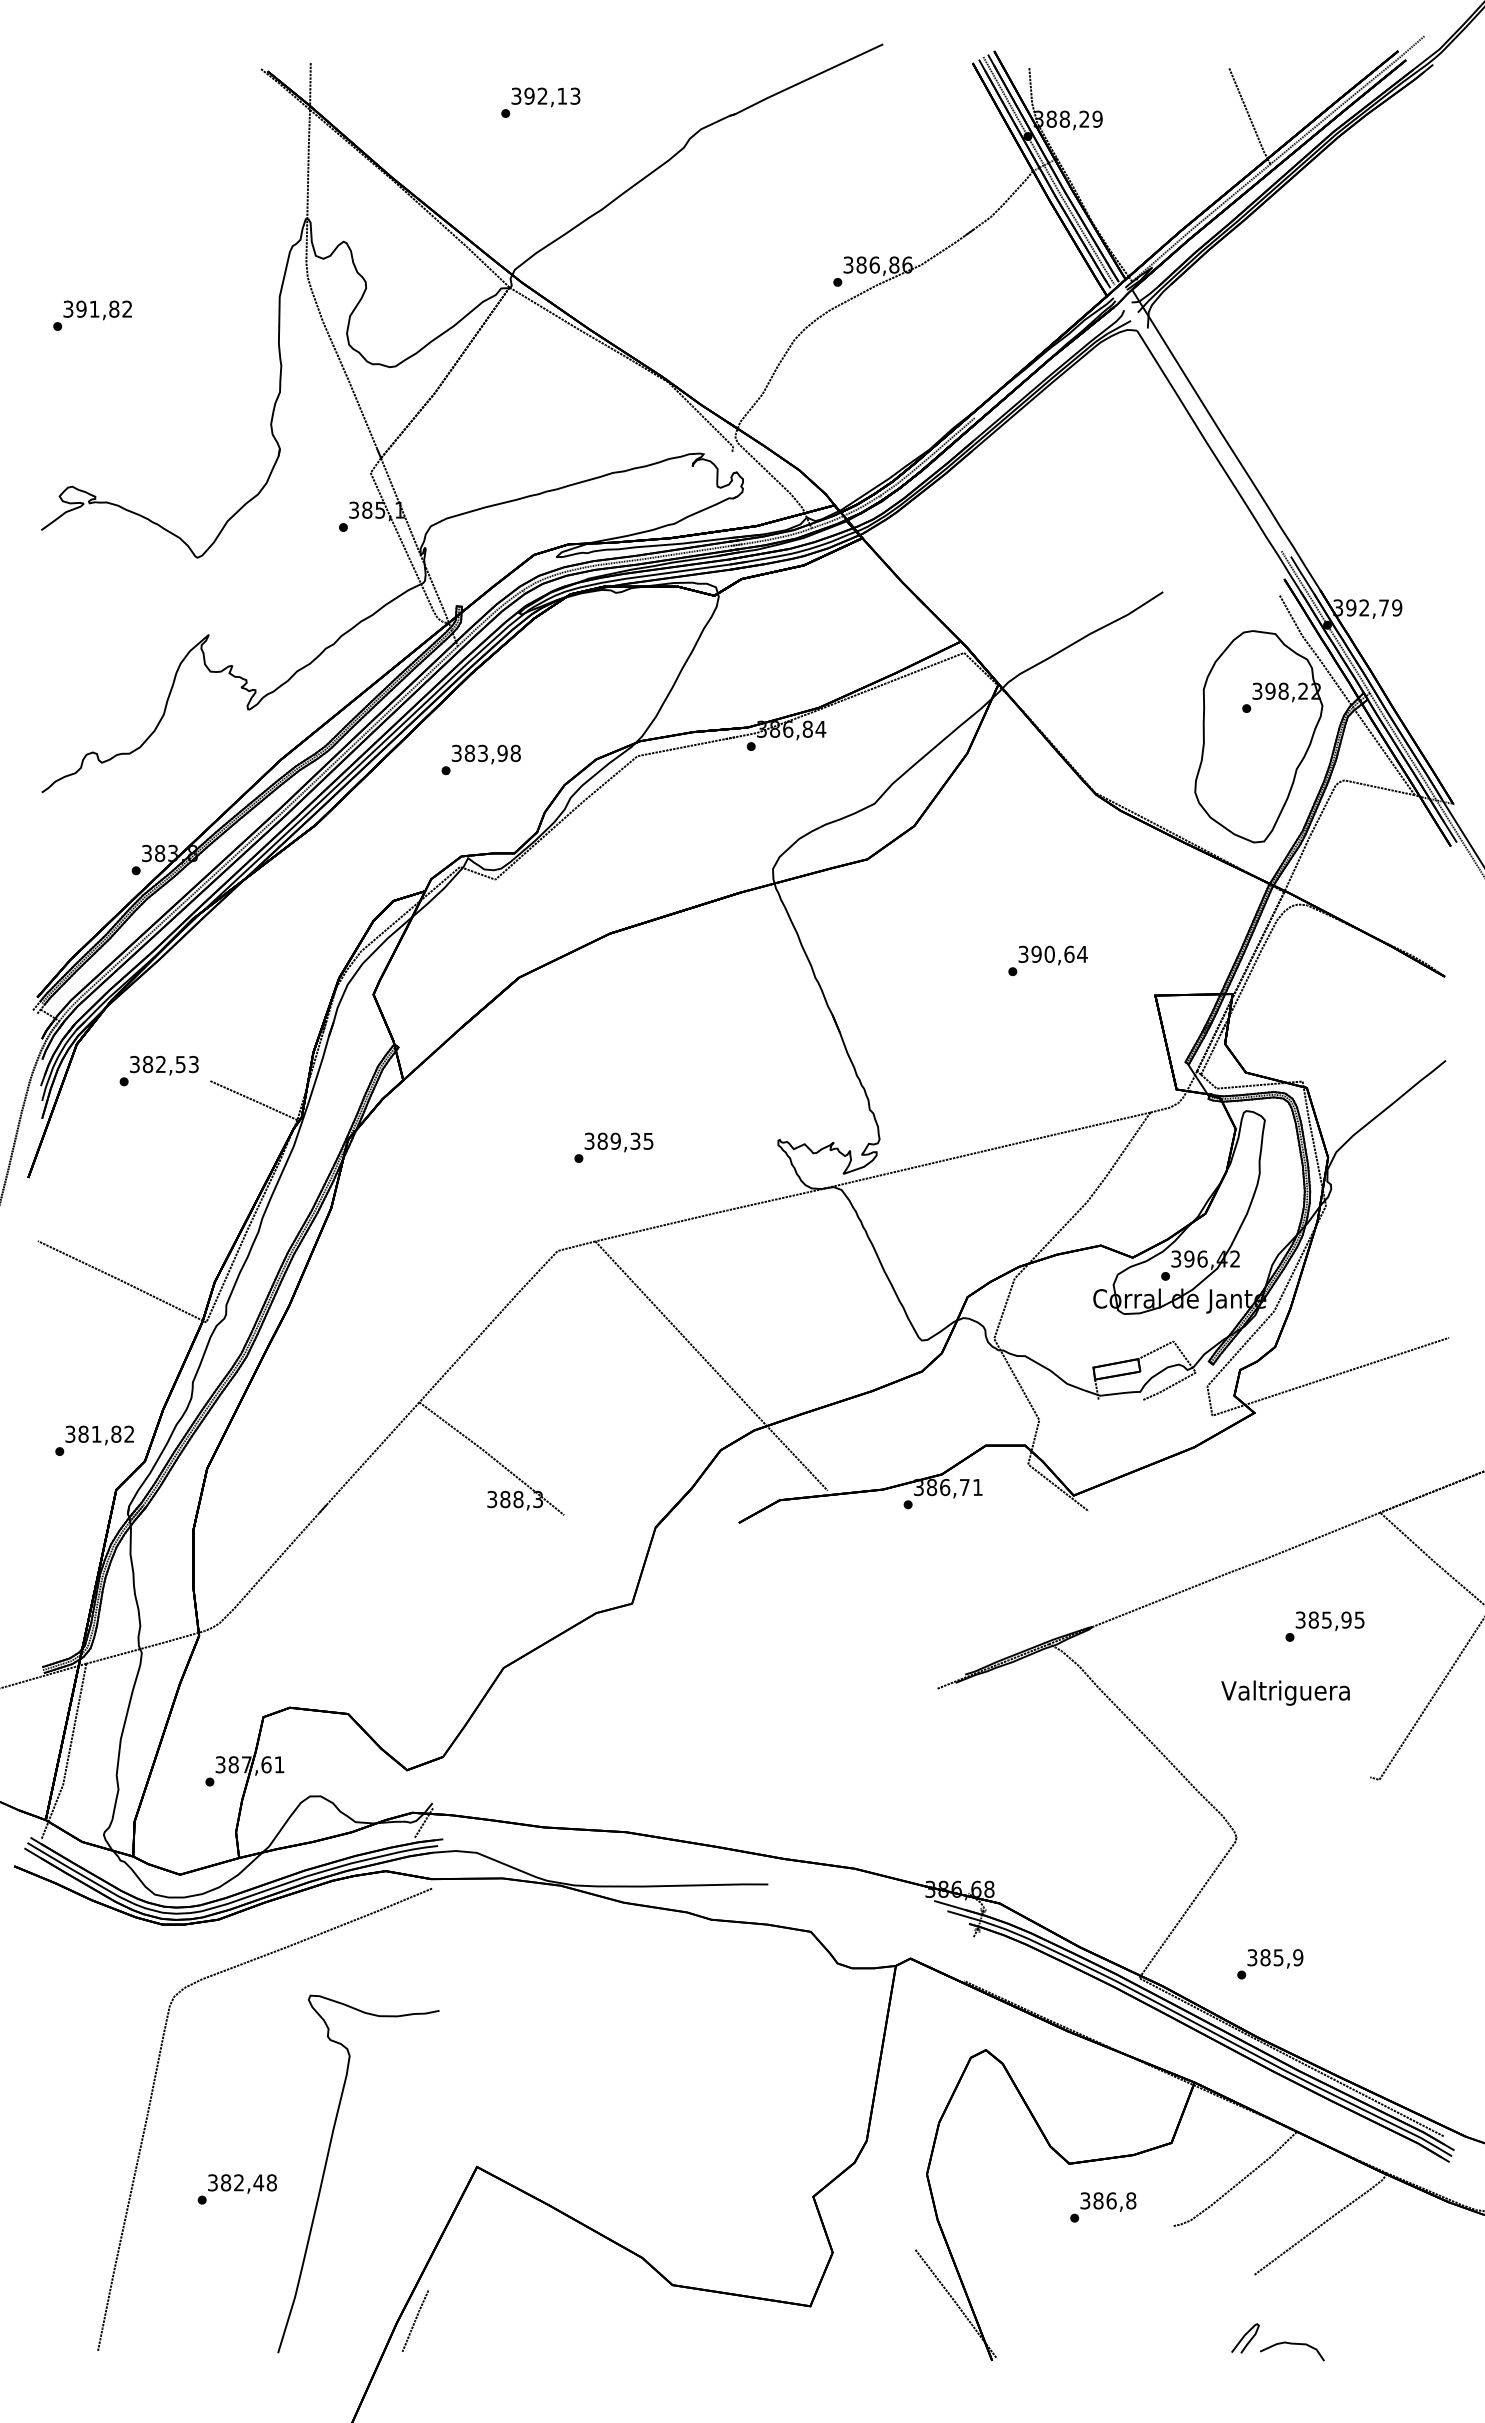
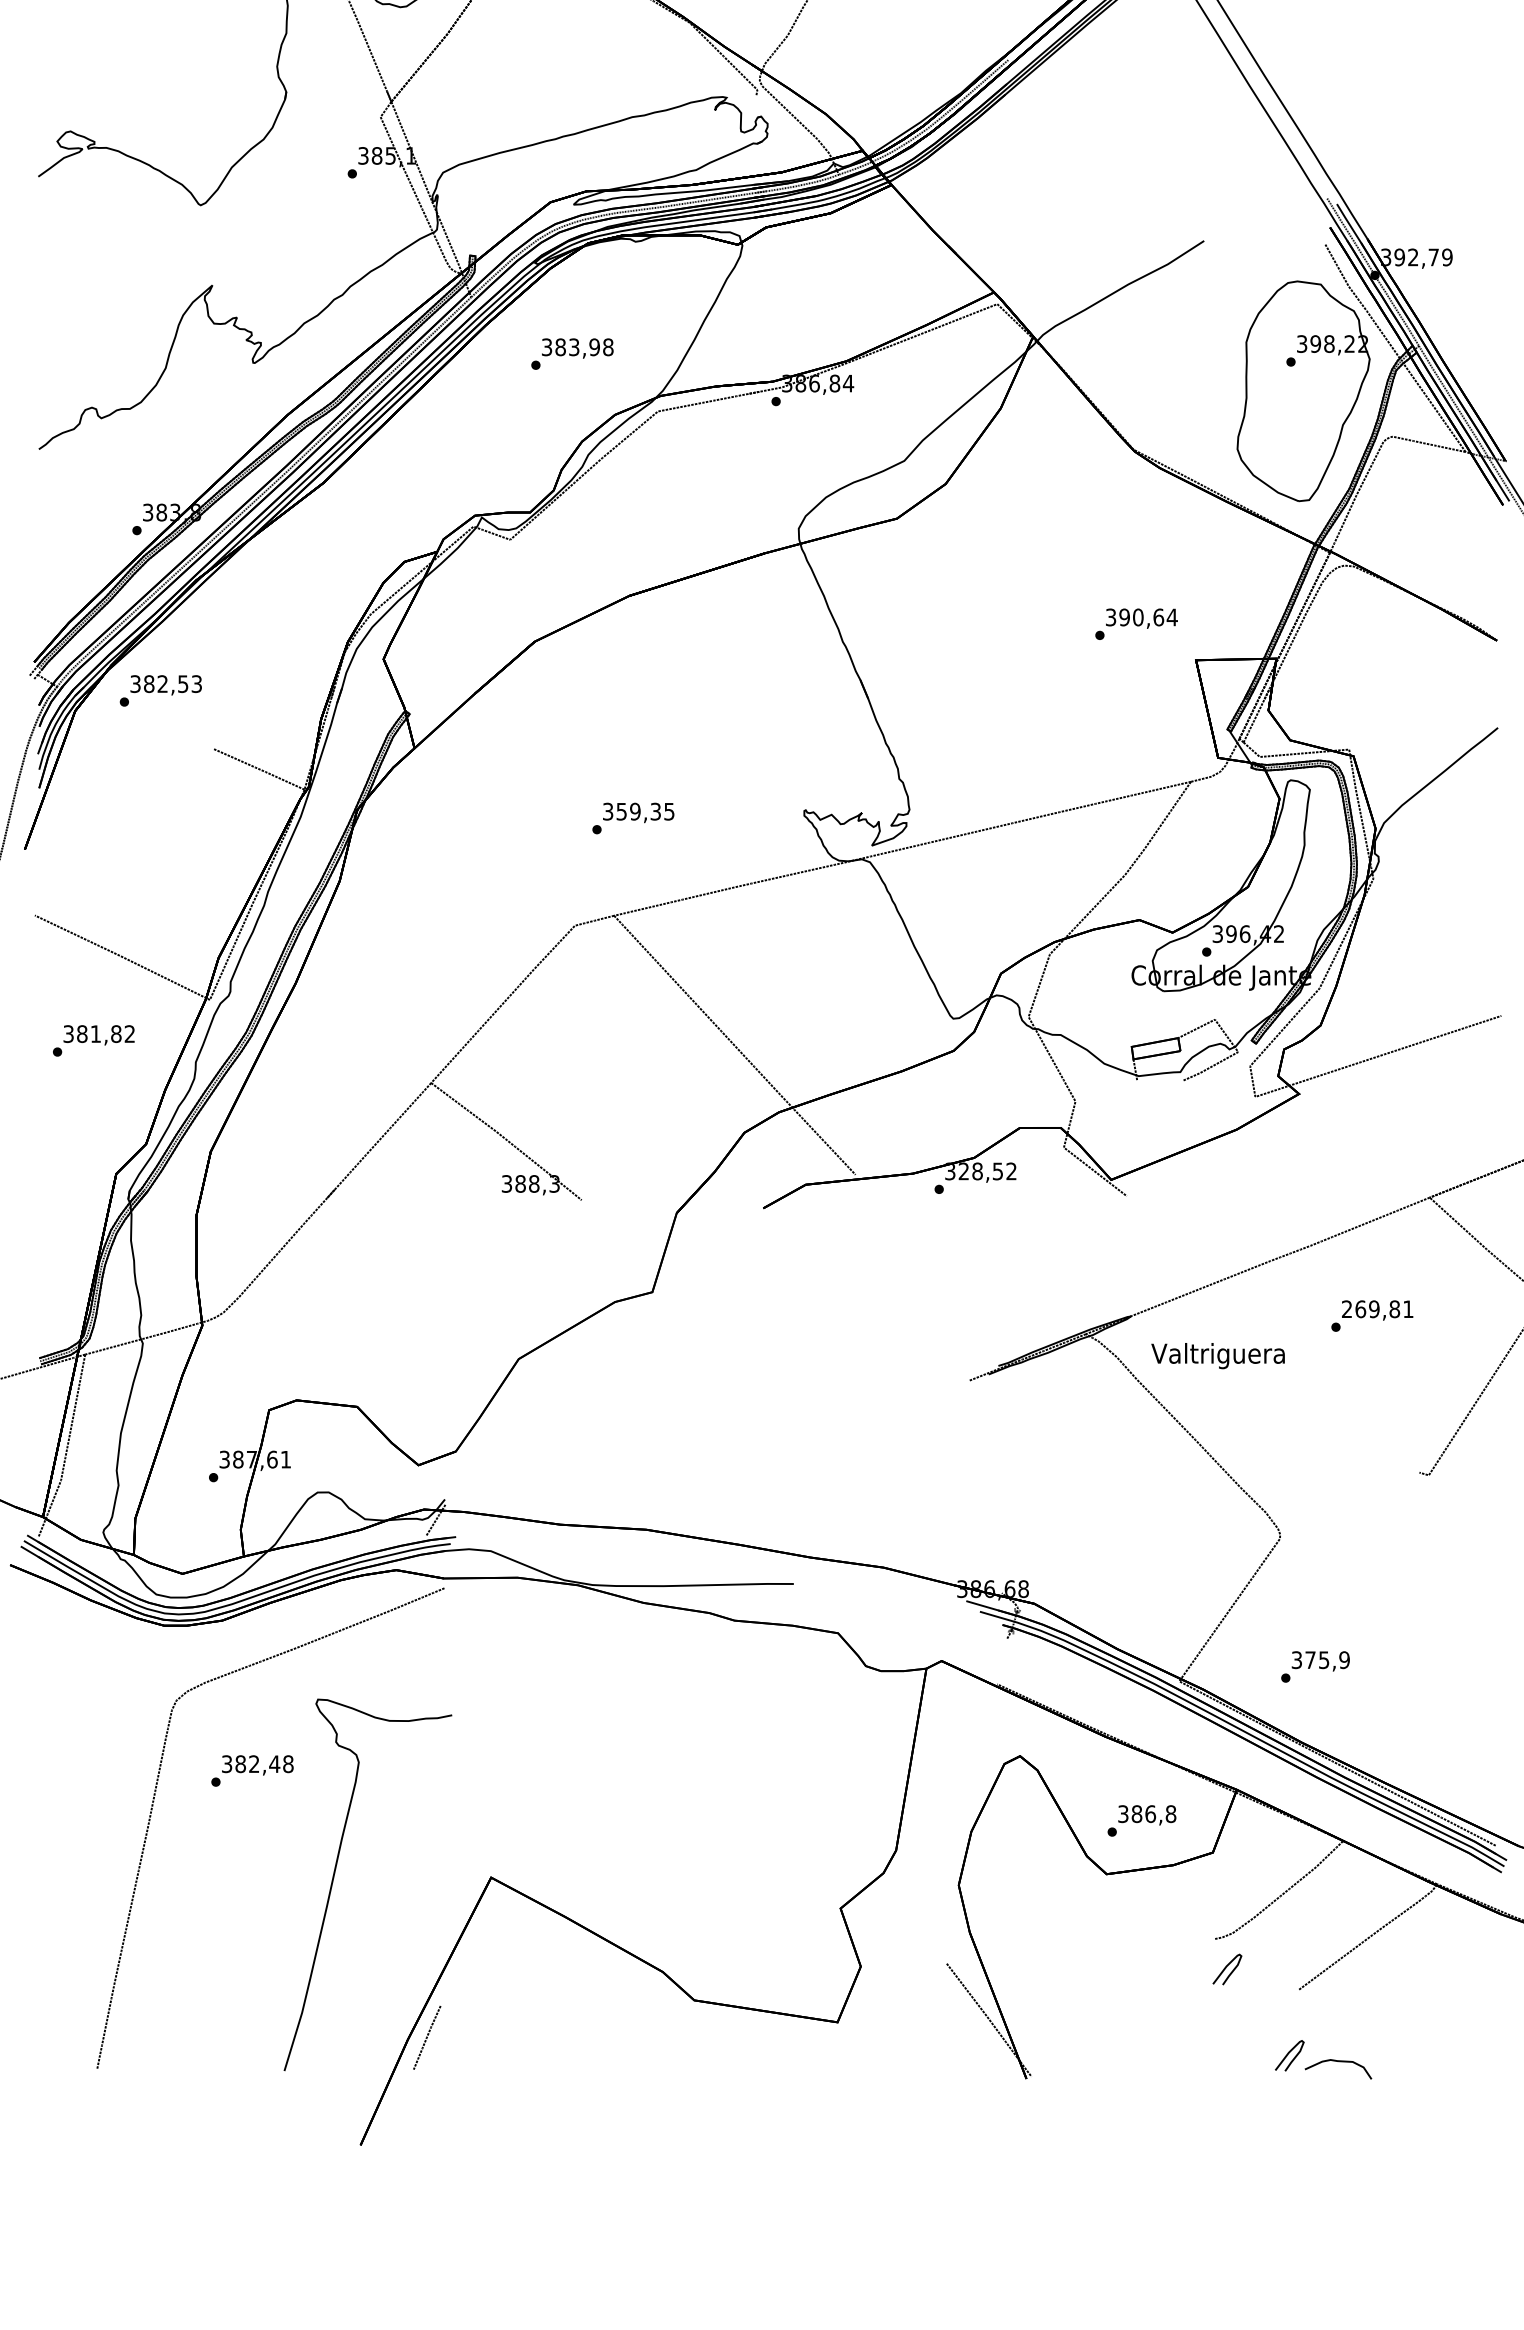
text: (480, 759) -> (571, 353), moved
text: (1047, 960) -> (1135, 623), moved
text: (158, 1071) -> (160, 691), moved
text: (602, 1140) -> (621, 810), 389,35 -> 359,35
text: (94, 1440) -> (93, 1040), moved
text: (954, 1487) -> (987, 1171), 386,71 -> 328,52
text: (1329, 1619) -> (1377, 1308), 385,95 -> 269,81
text: (1285, 1692) -> (1218, 1355), moved
text: (1265, 1957) -> (1310, 1659), 385,9 -> 375,9
text: (236, 2189) -> (251, 1771), moved
text: (1103, 2207) -> (1142, 1820), moved
curve: (1184, 2254) -> (1226, 1968), added

